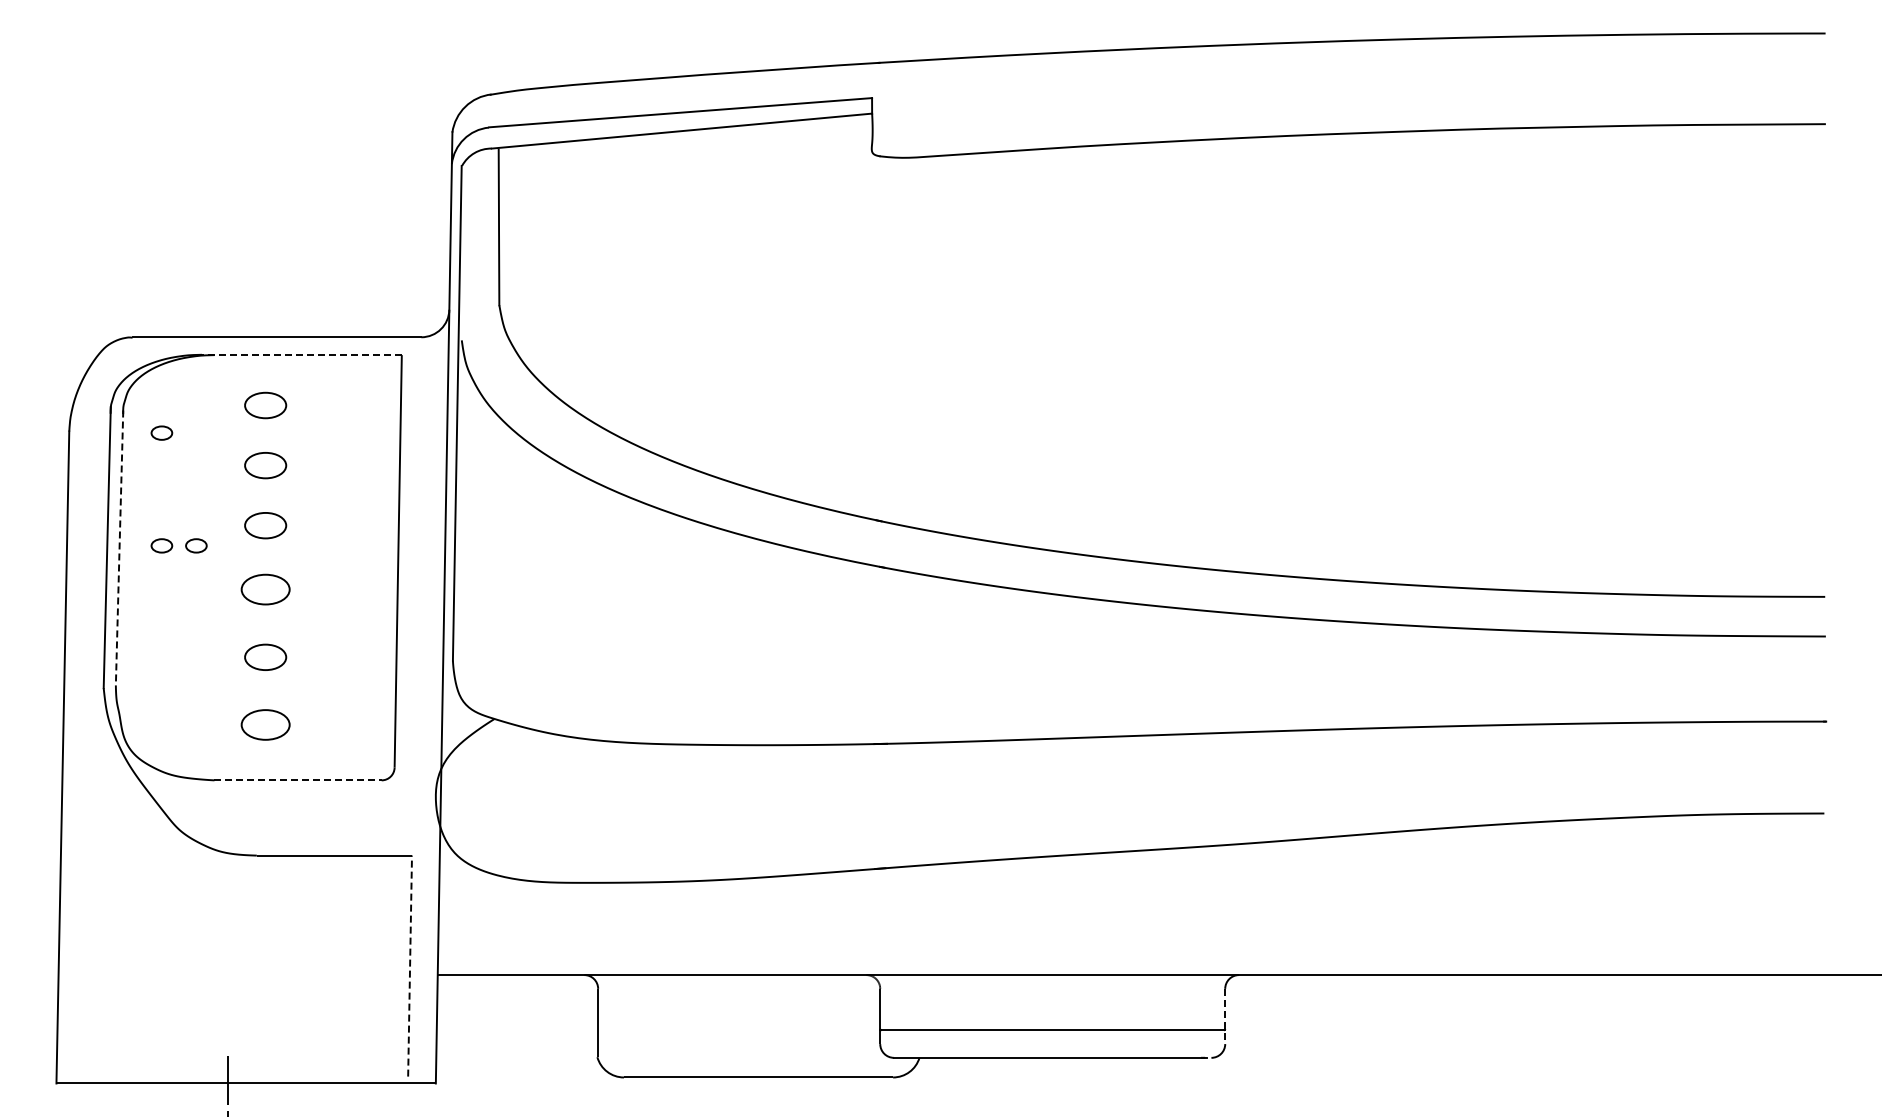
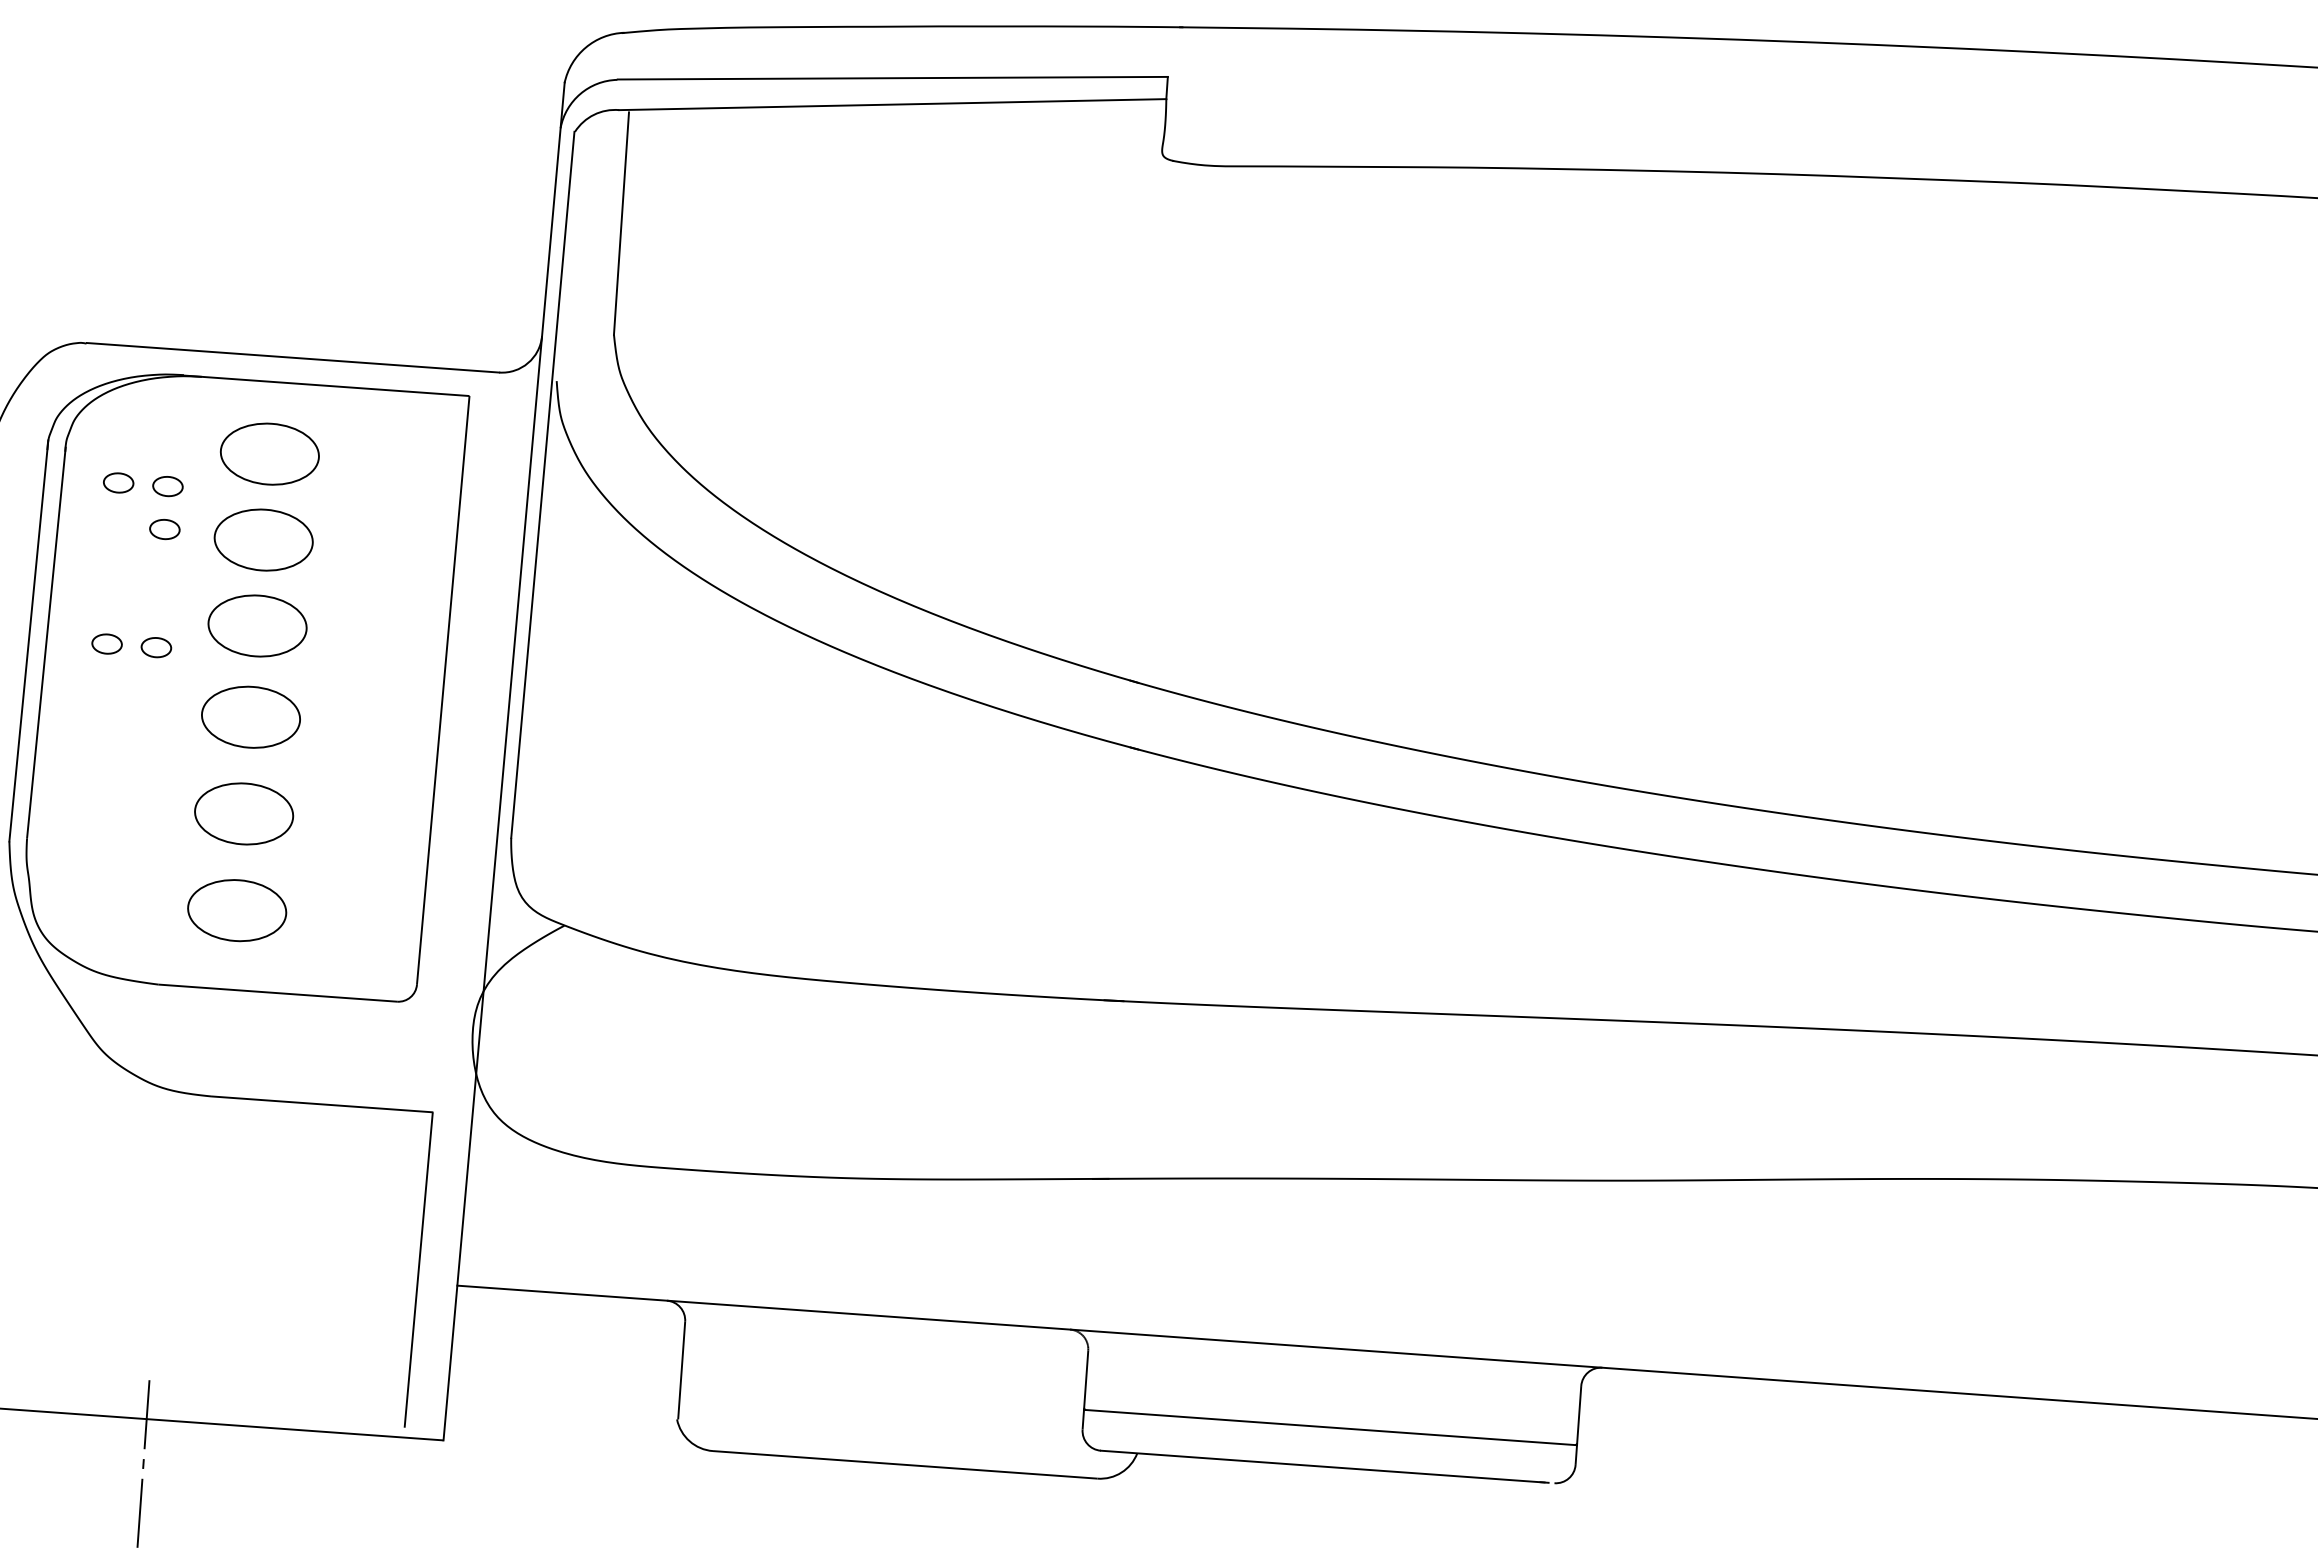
line: (301, 355) -> (326, 386), dashed -> solid
part: (265, 405) -> (269, 454), size x1.67
part: (196, 432) -> (168, 485), added
part: (196, 462) -> (165, 528), added
part: (265, 465) -> (263, 539), size x1.67
part: (265, 525) -> (257, 625), size x1.67
line: (119, 548) -> (46, 643), dashed -> solid
part: (265, 589) -> (250, 717), size x1.43
part: (265, 657) -> (243, 814), size x1.67
part: (265, 724) -> (236, 909), size x1.43
line: (298, 780) -> (278, 993), dashed -> solid
line: (410, 966) -> (419, 1270), dashed -> solid
line: (1225, 1016) -> (1578, 1425), dashed -> solid

